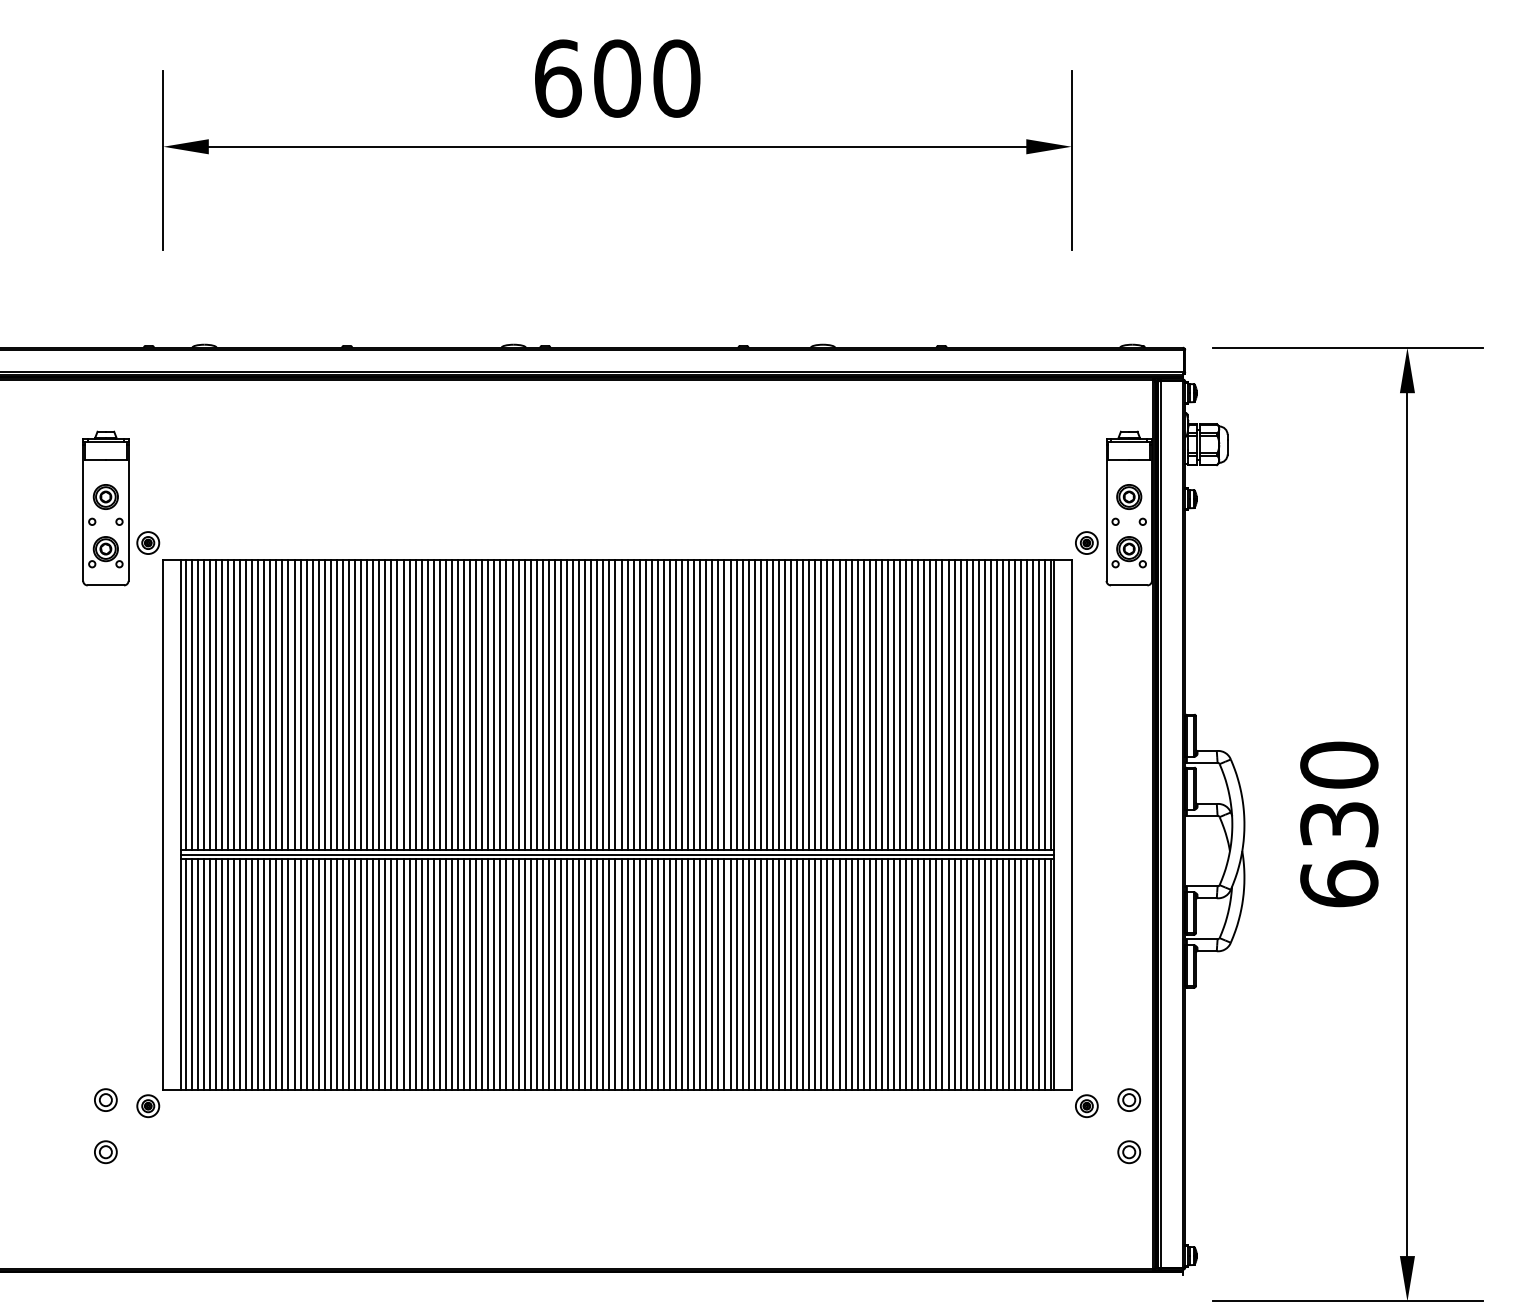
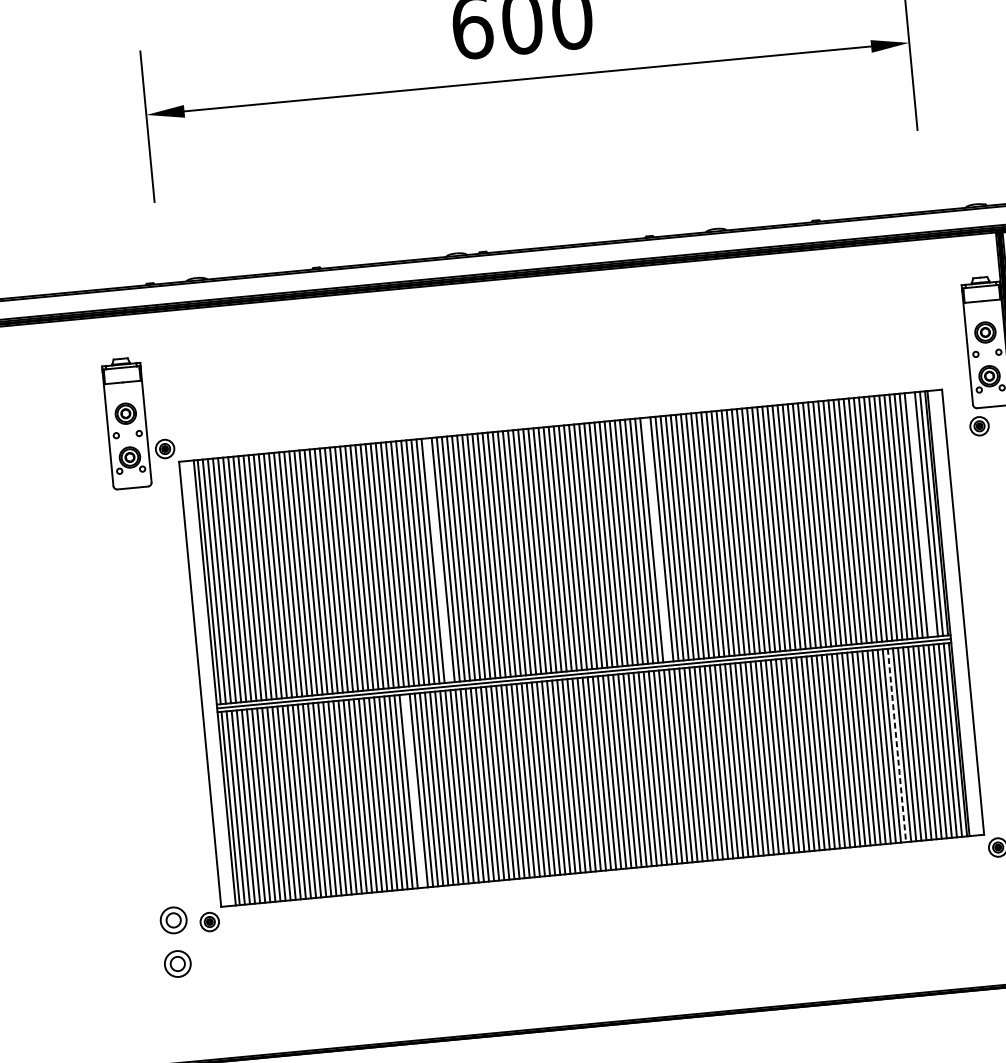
part: (1086, 542) -> (979, 425), moved
line: (458, 704) -> (438, 560), removed
line: (718, 704) -> (656, 539), removed
line: (1033, 704) -> (921, 514), removed
line: (403, 974) -> (413, 791), removed
line: (978, 974) -> (896, 745), solid -> dashed
part: (105, 1099) -> (173, 919), size x1.4
part: (105, 1152) -> (177, 964), size x1.4

